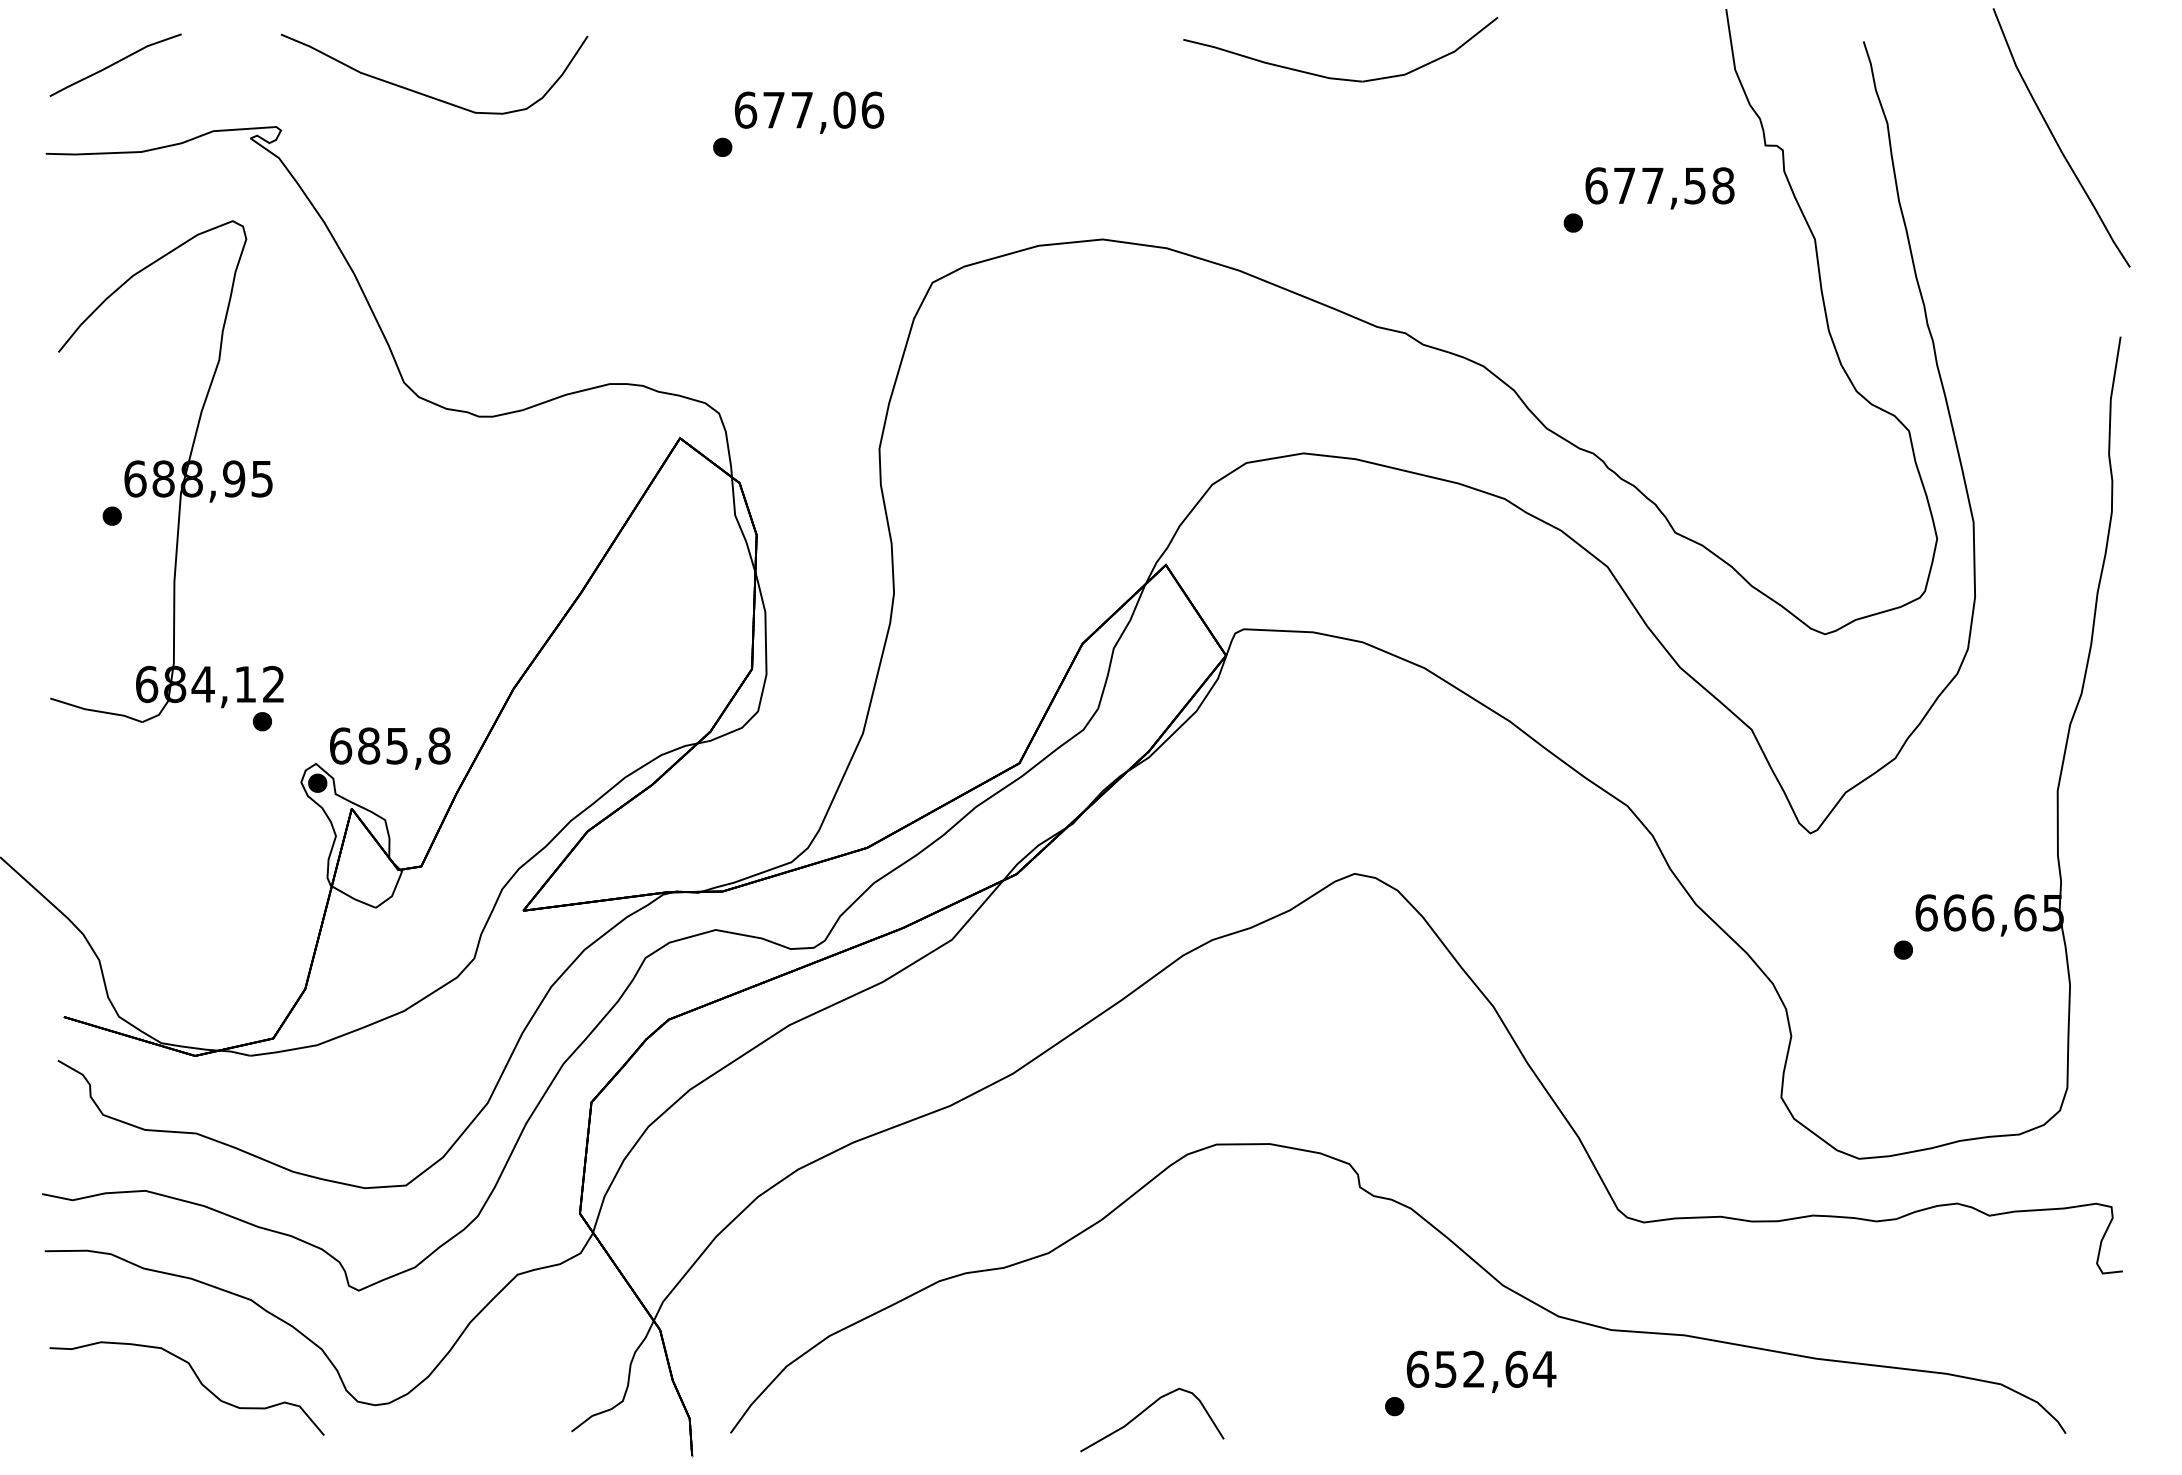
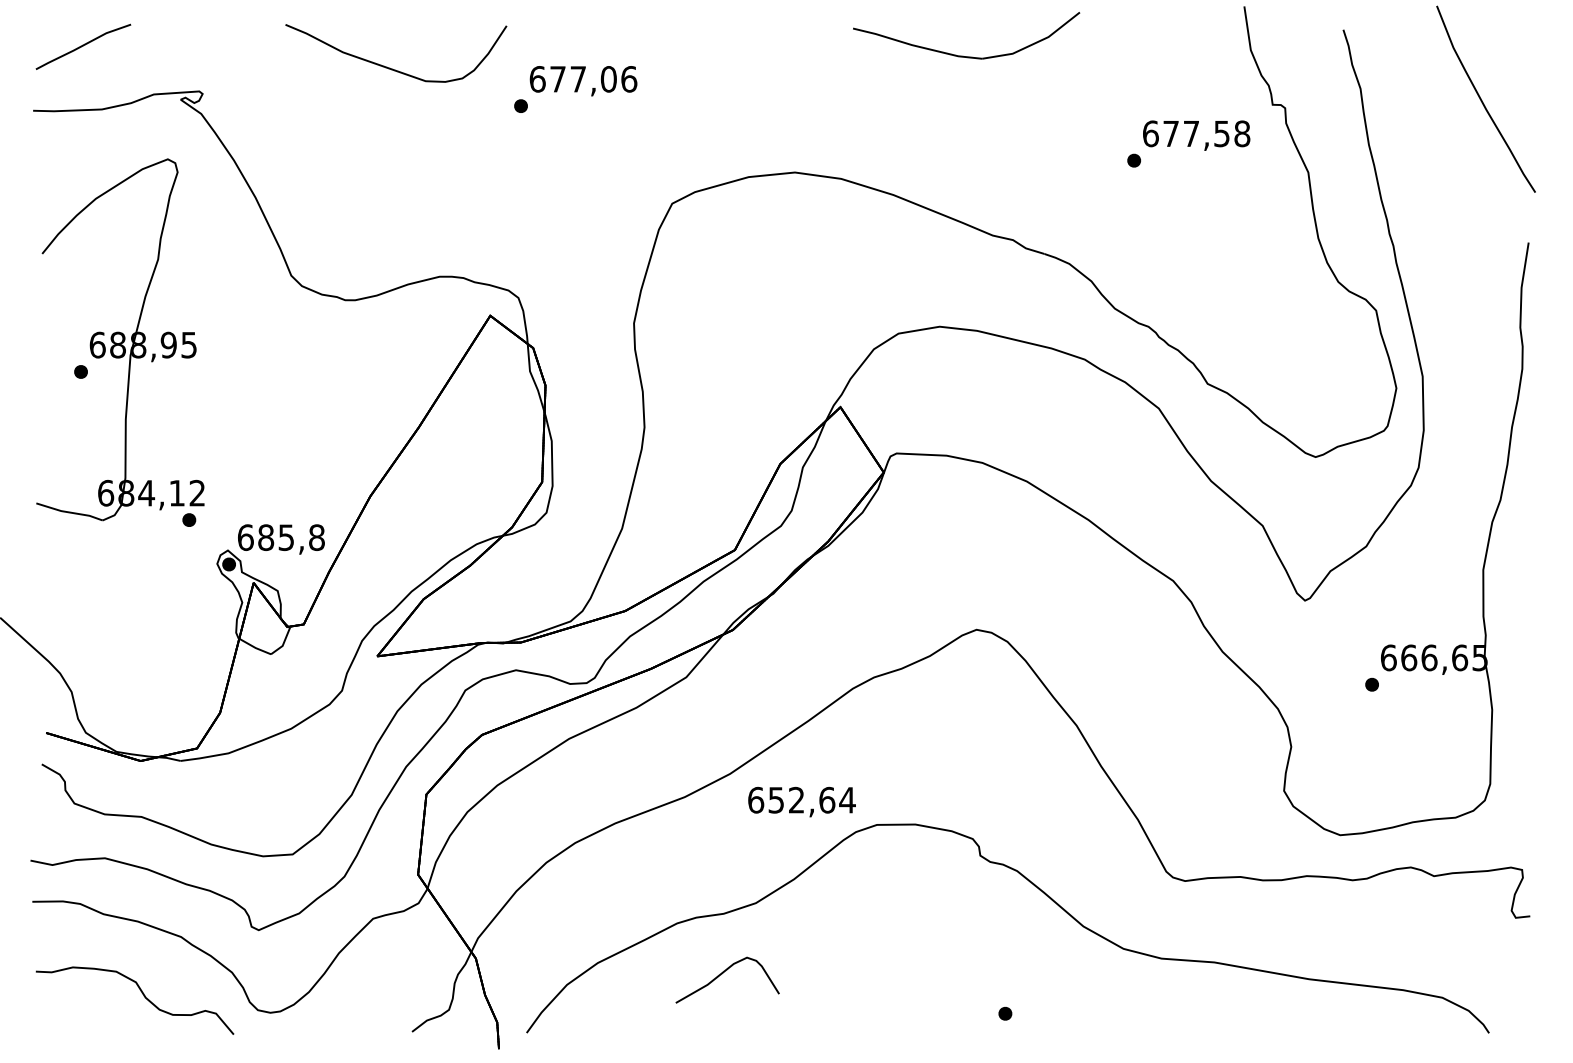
curve: (426, 94) -> (390, 68), moved
text: (1481, 1371) -> (801, 801), moved
part: (1146, 1410) -> (723, 973), moved

